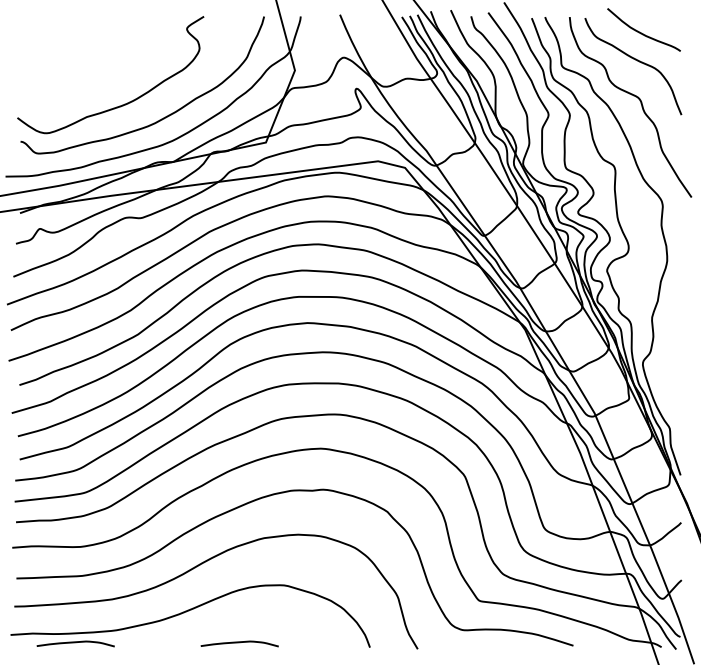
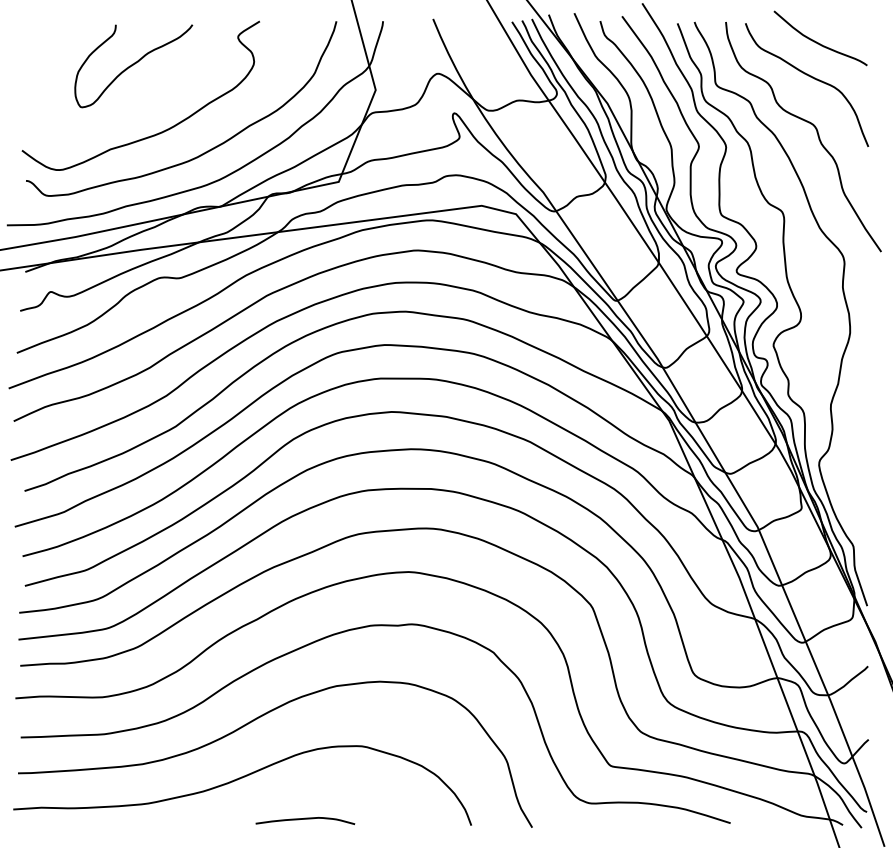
curve: (104, 51) -> (132, 65), added
curve: (75, 643) -> (96, 820), removed

